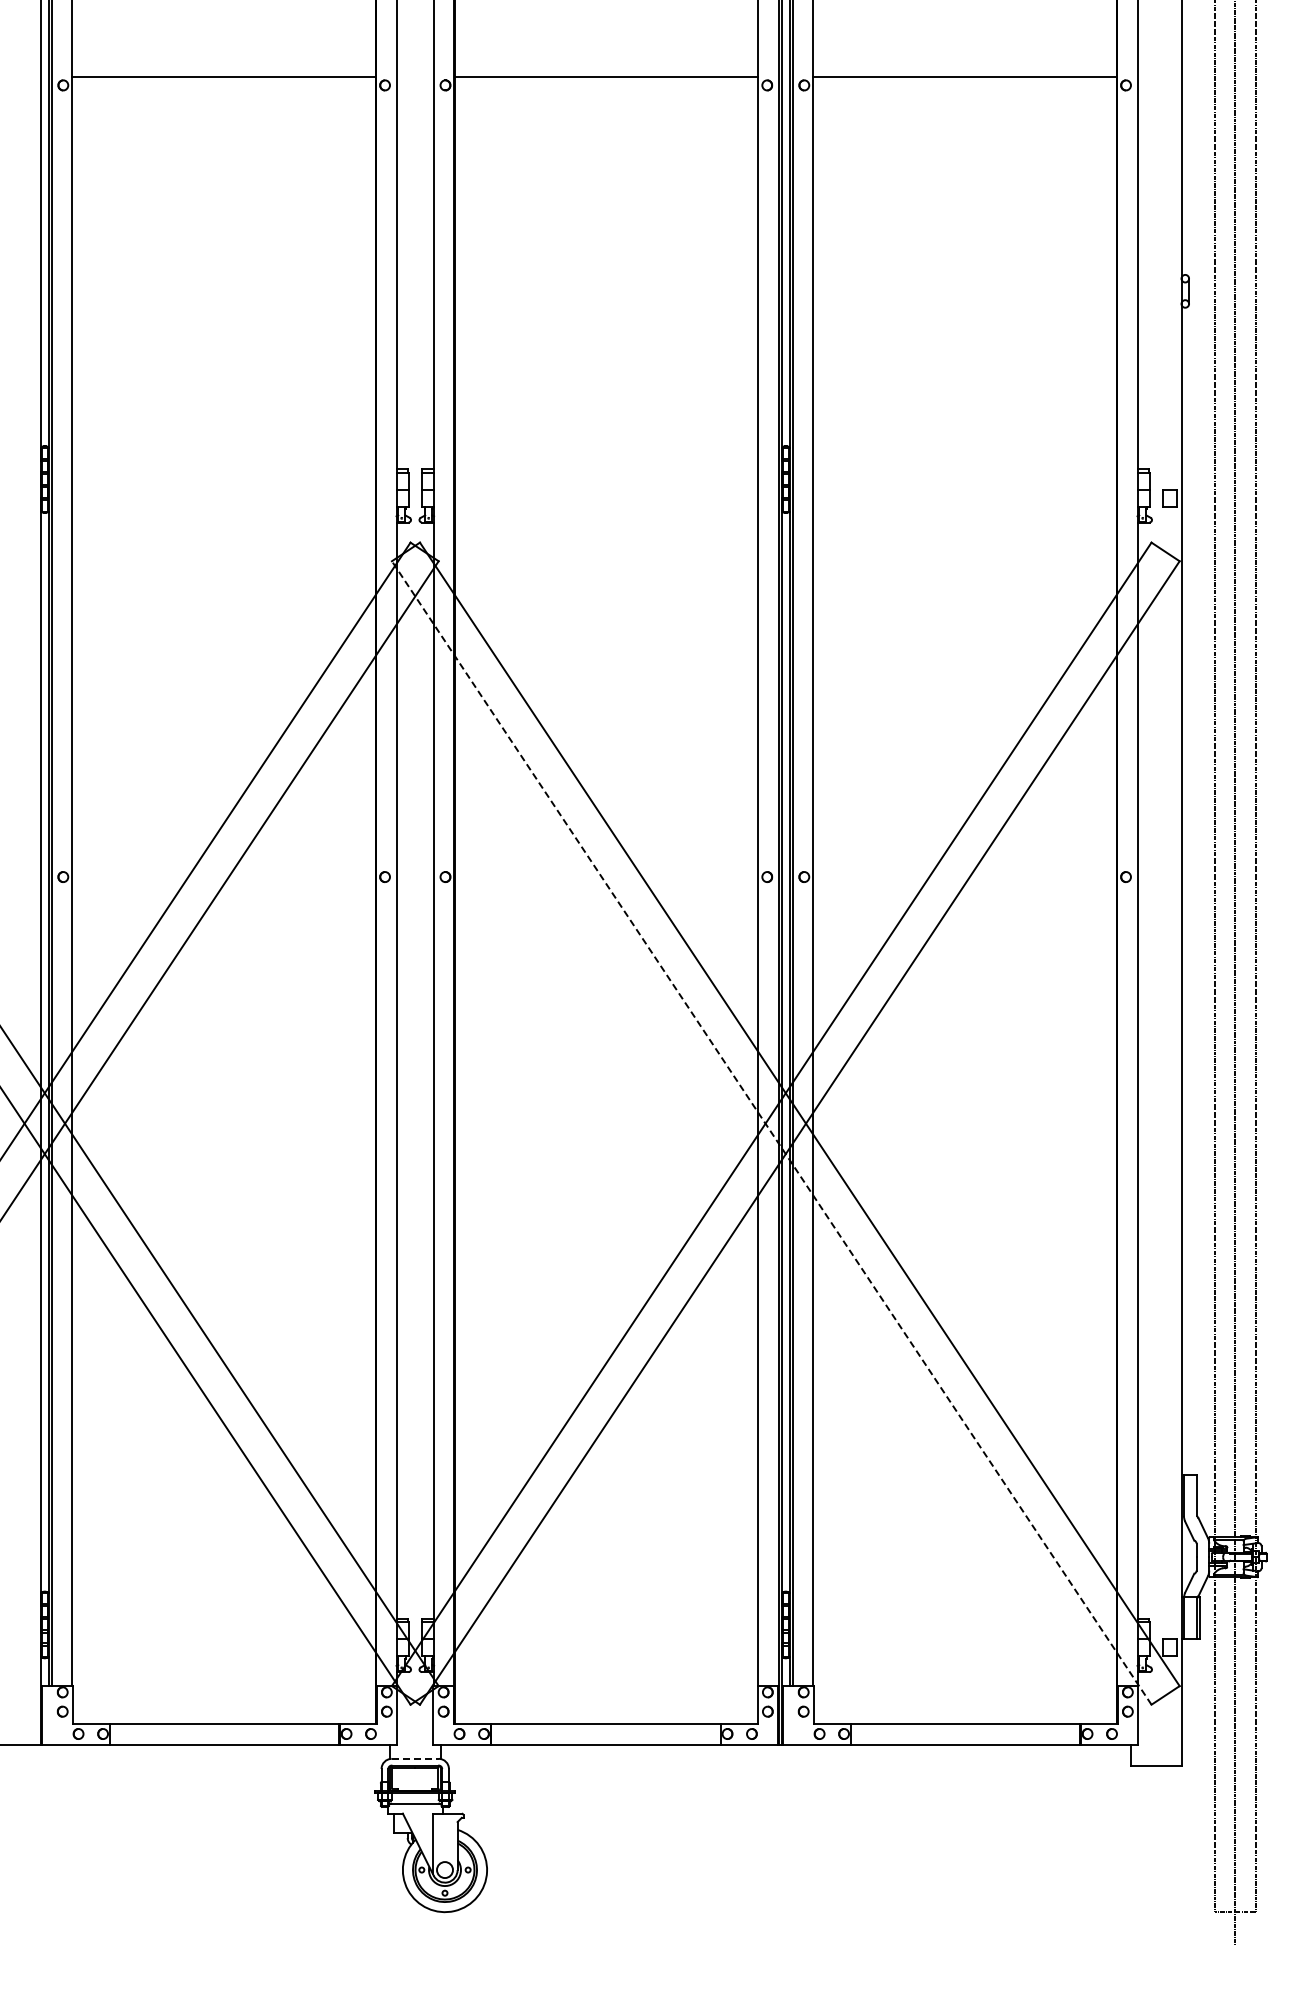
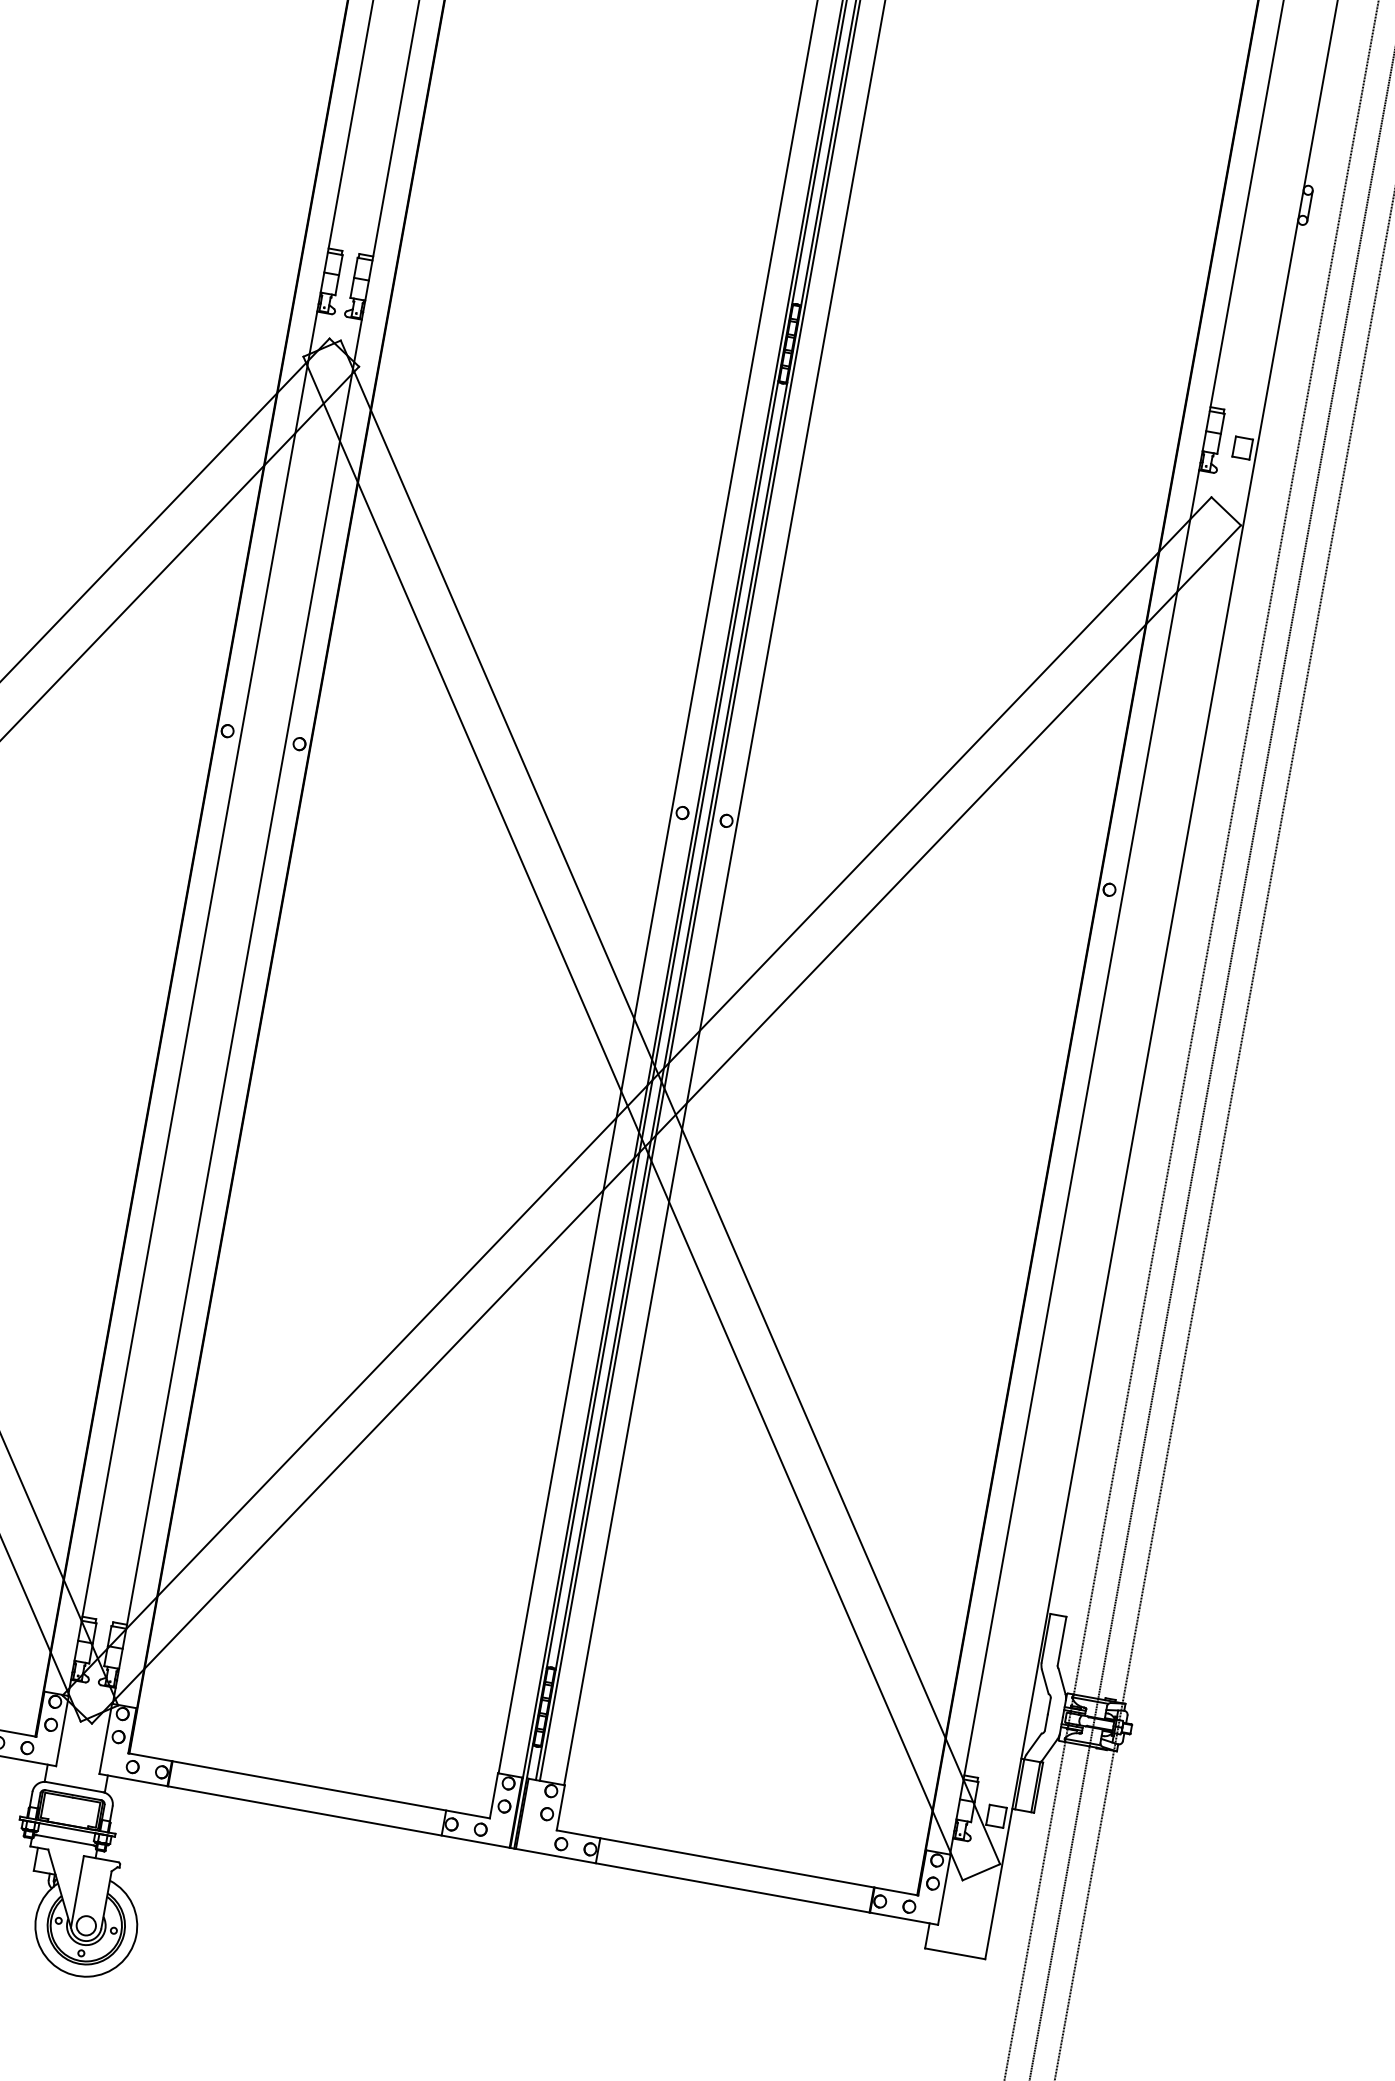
line: (771, 1132) -> (632, 1117), dashed -> solid
line: (415, 1758) -> (75, 1786), dashed -> solid

